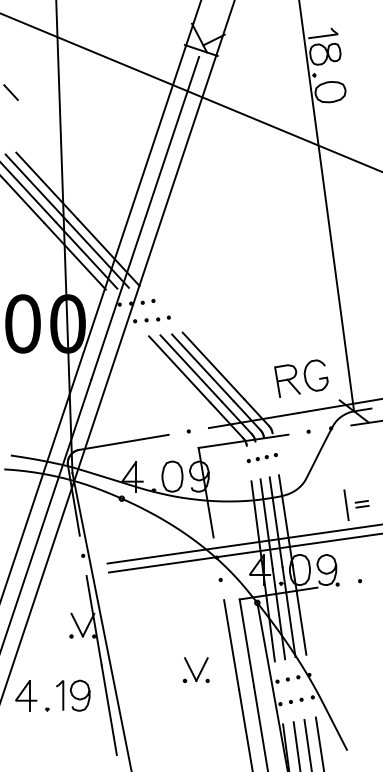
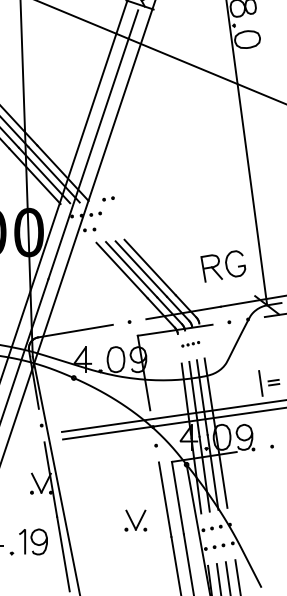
part: (163, 318) -> (108, 198), moved
part: (301, 378) -> (223, 266), moved
part: (261, 458) -> (190, 344), size x0.7

